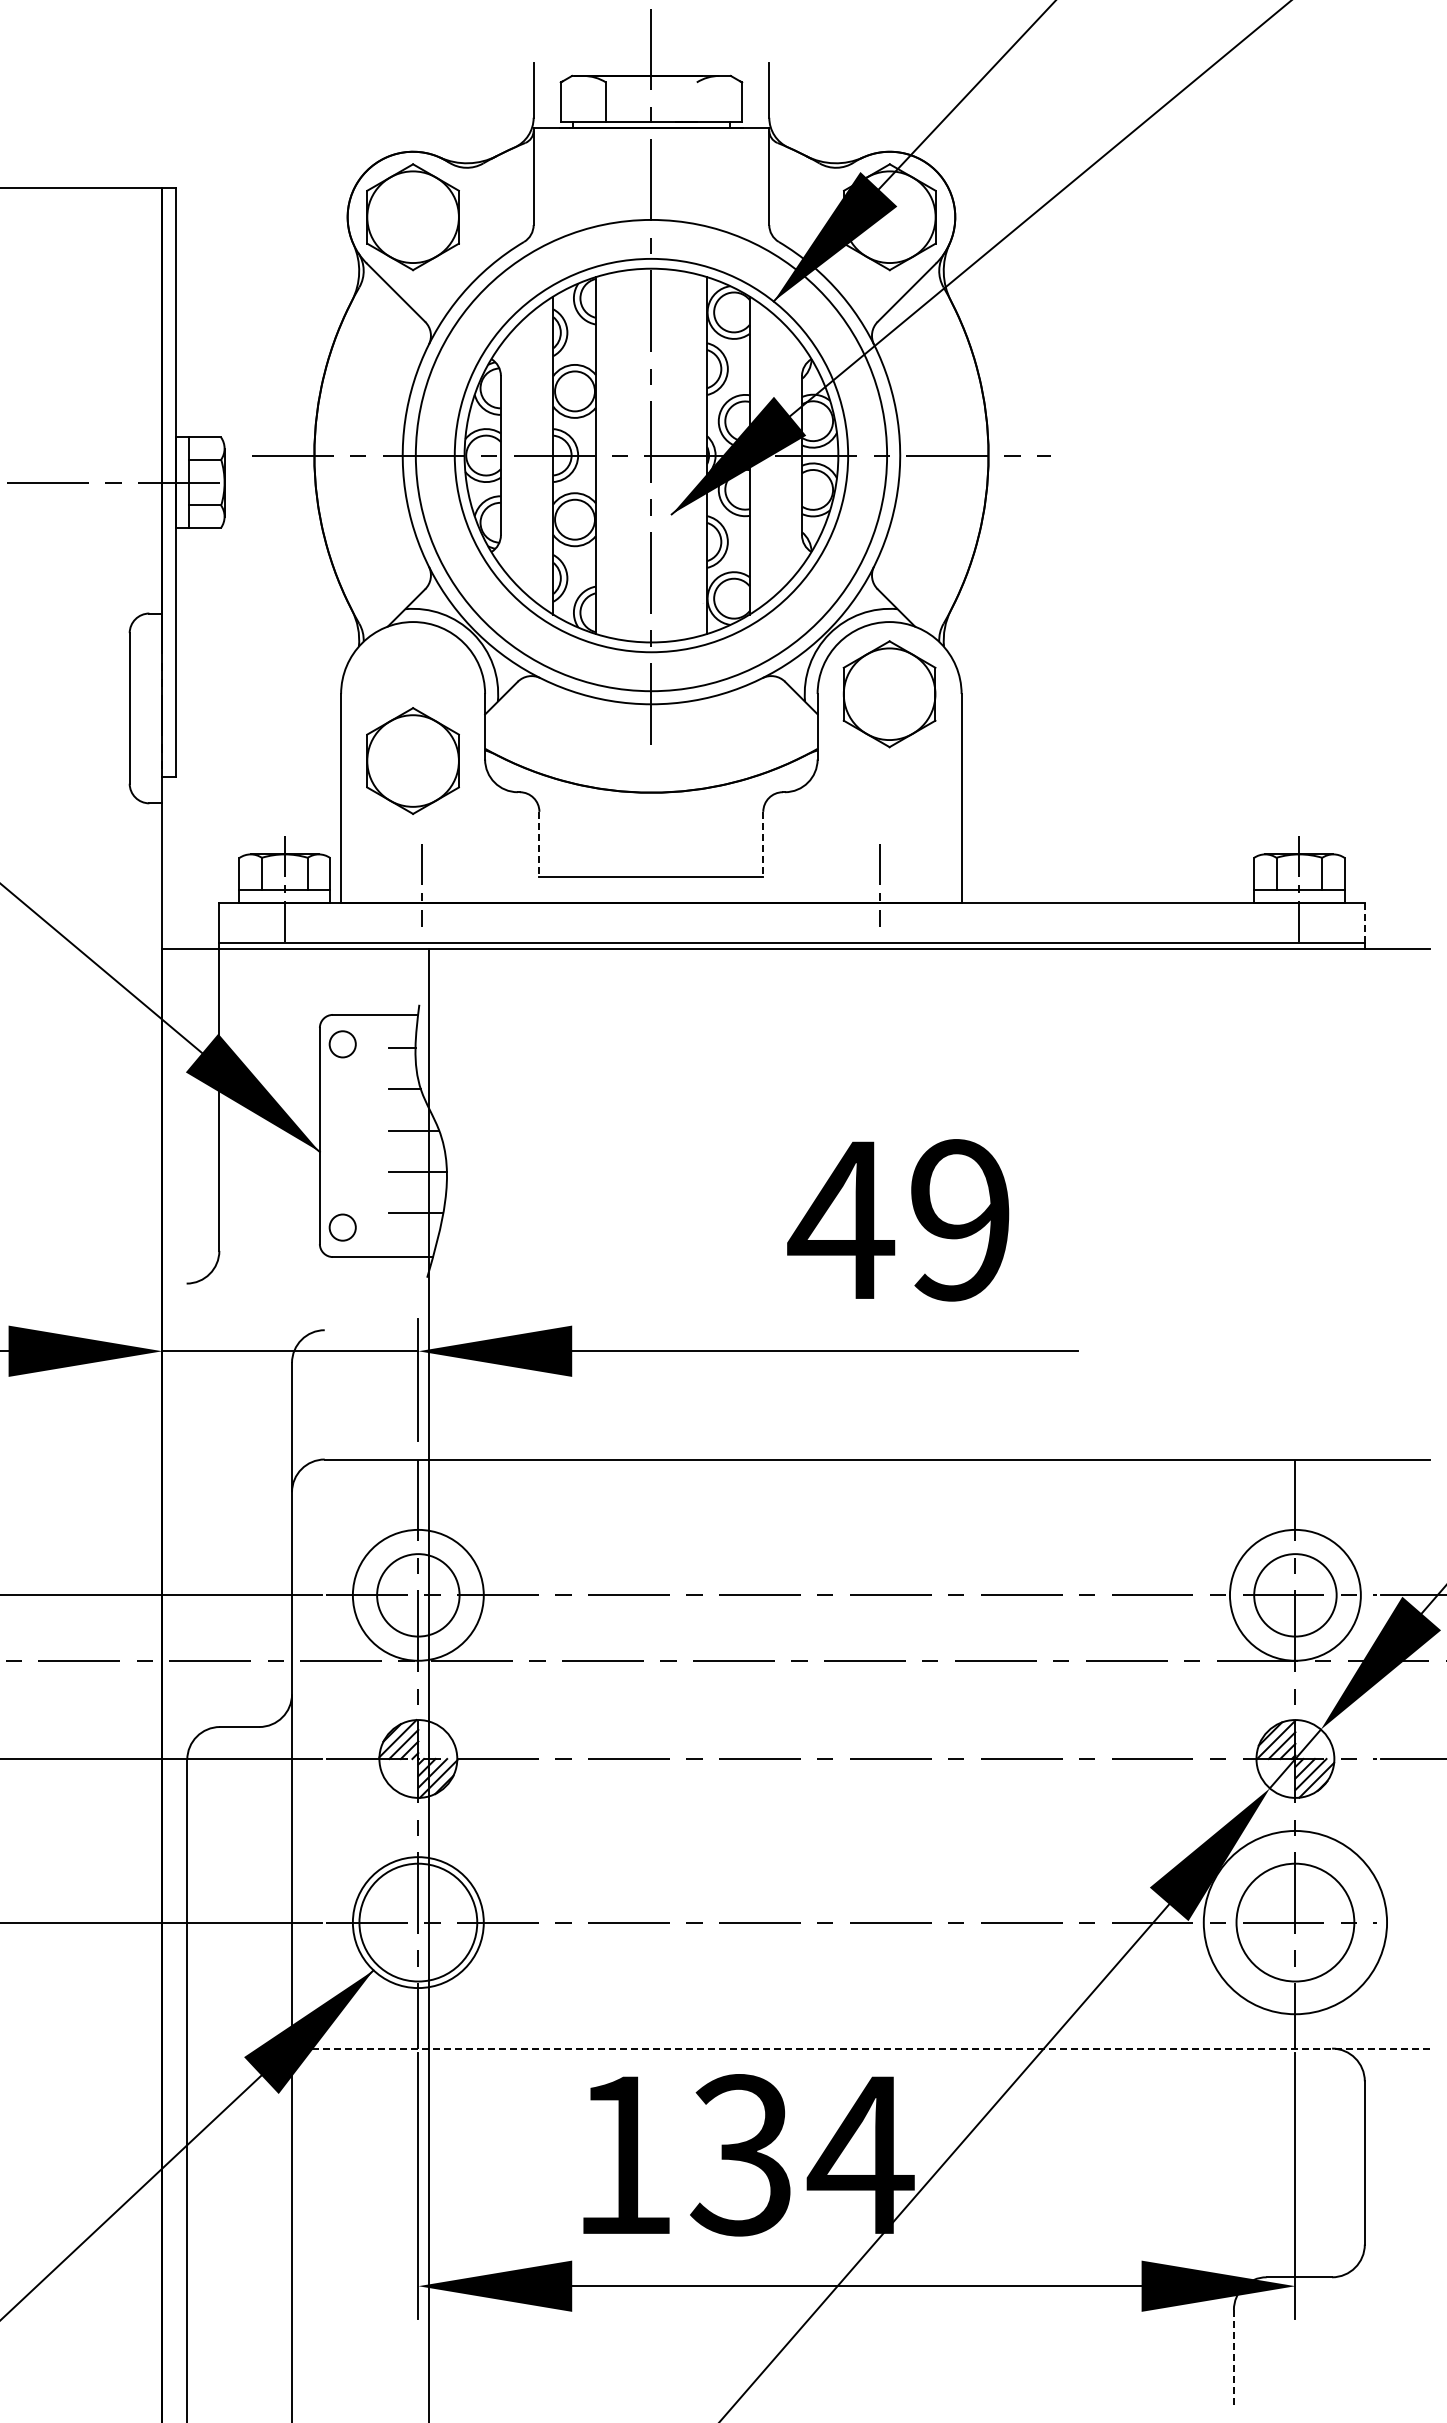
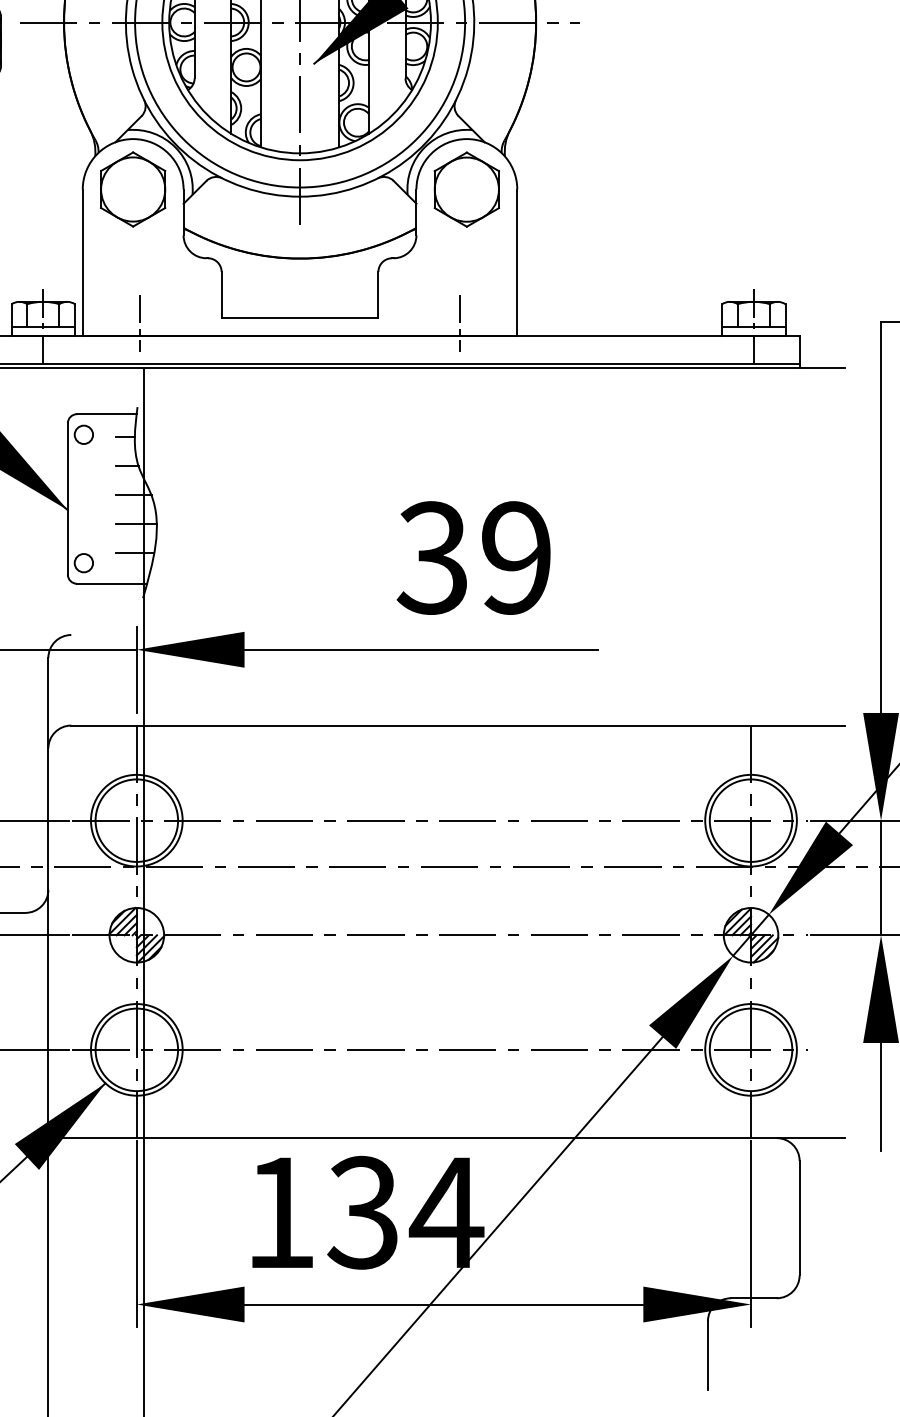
part: (412, 760) -> (132, 189), moved
line: (539, 844) -> (221, 294), dashed -> solid
line: (763, 844) -> (378, 294), dashed -> solid
line: (1364, 923) -> (799, 350), dashed -> solid
text: (841, 1220) -> (433, 558), 49 -> 39
circle: (418, 1595) -> (136, 820), size x1.43
circle: (1295, 1595) -> (751, 820), size x1.43
circle: (1294, 1922) -> (750, 1049), size x0.71
line: (871, 2048) -> (454, 1138), dashed -> solid
line: (1233, 2359) -> (707, 1355), dashed -> solid

